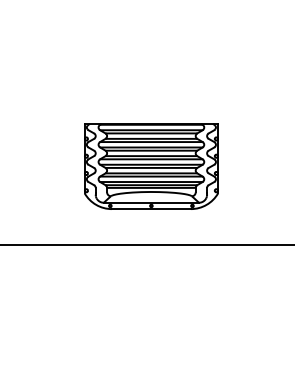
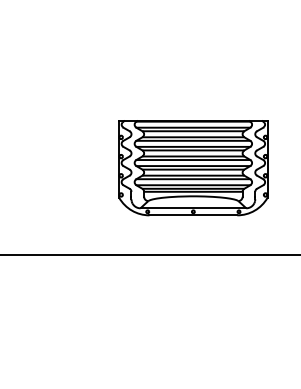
part: (151, 166) -> (193, 168), moved

